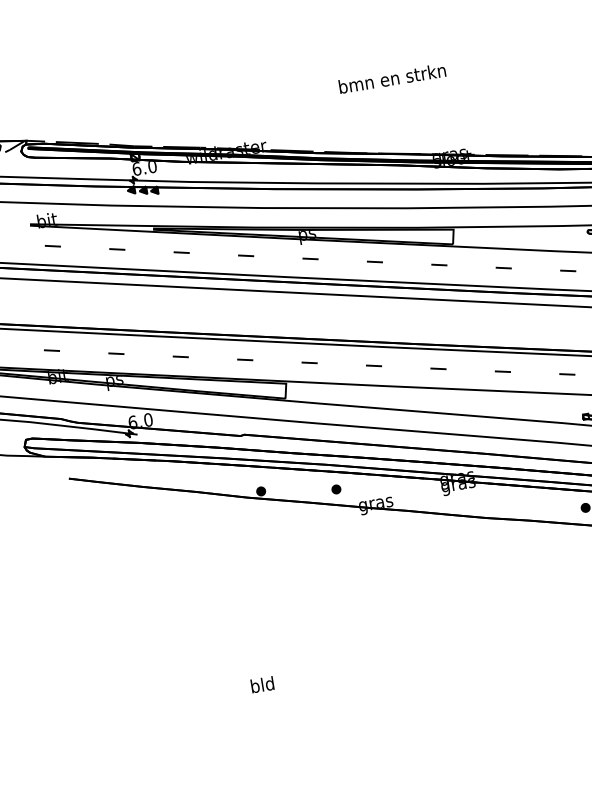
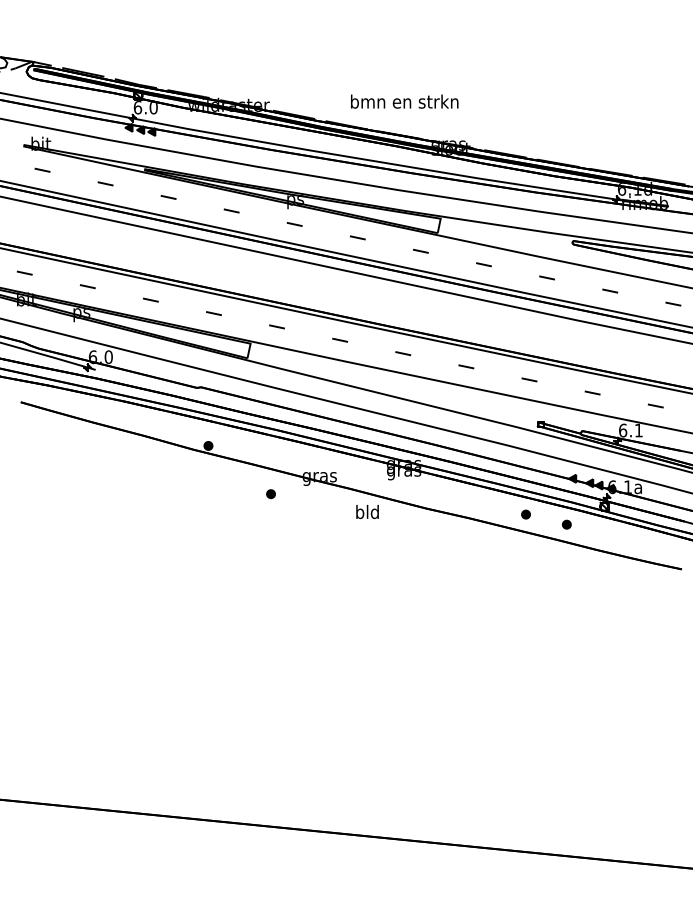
text: (392, 78) -> (404, 101), moved
part: (335, 489) -> (270, 494), moved
text: (262, 685) -> (367, 512), moved

